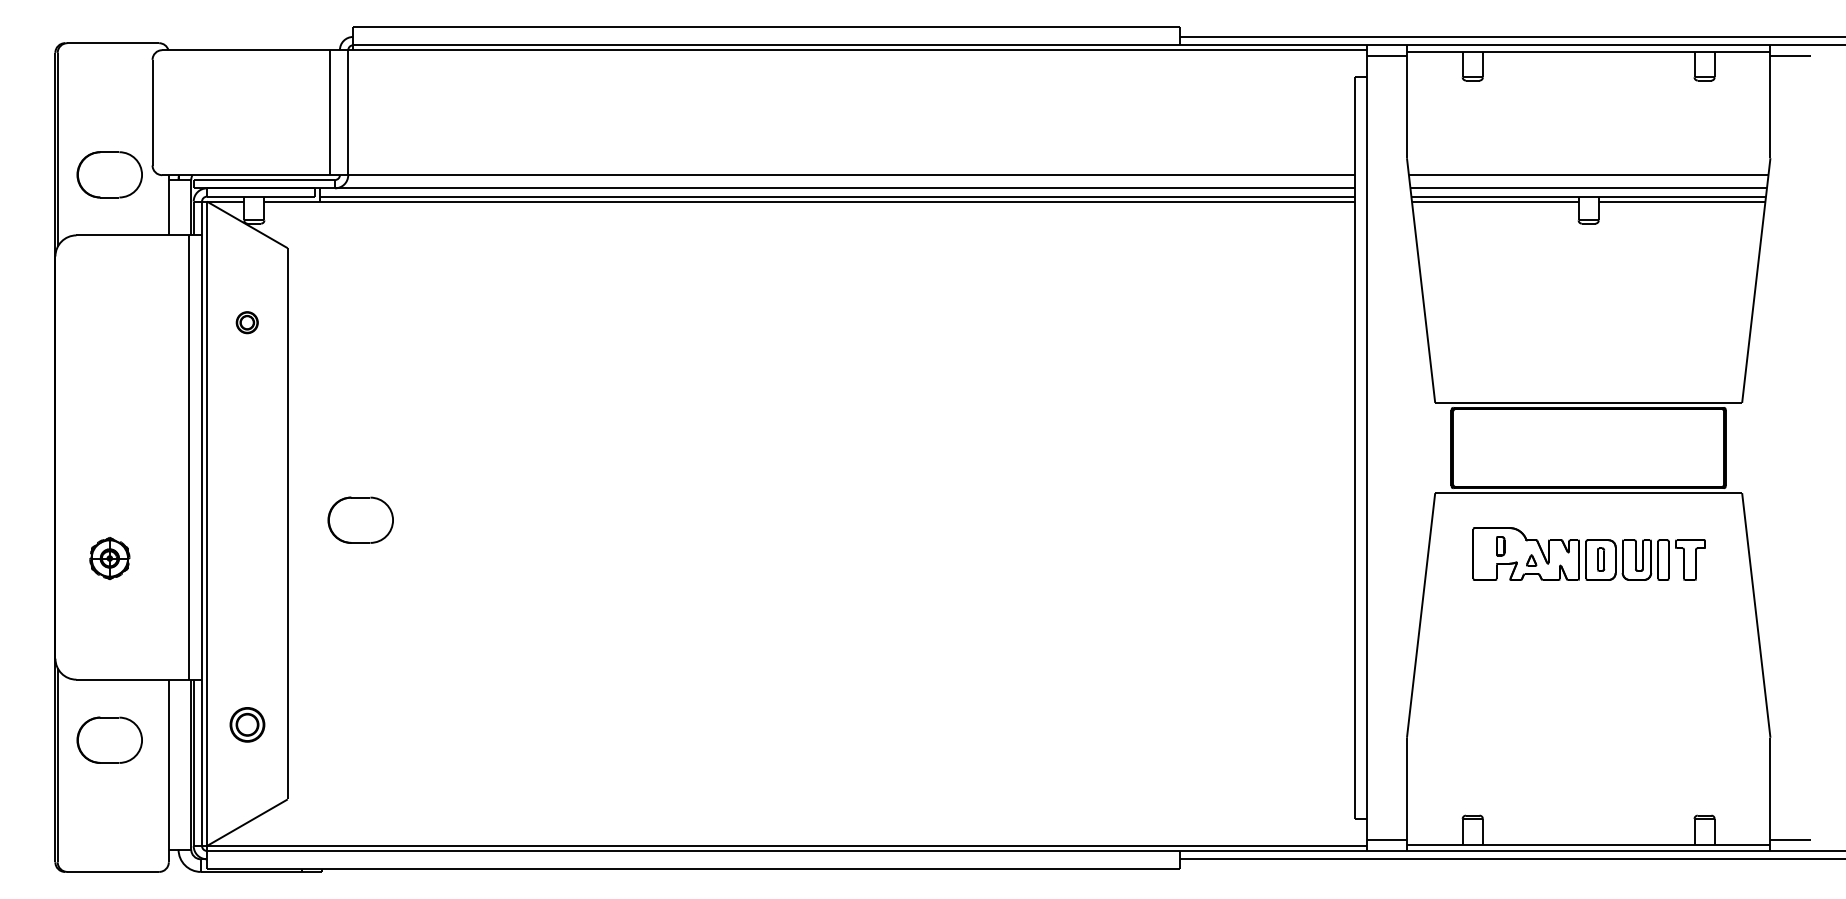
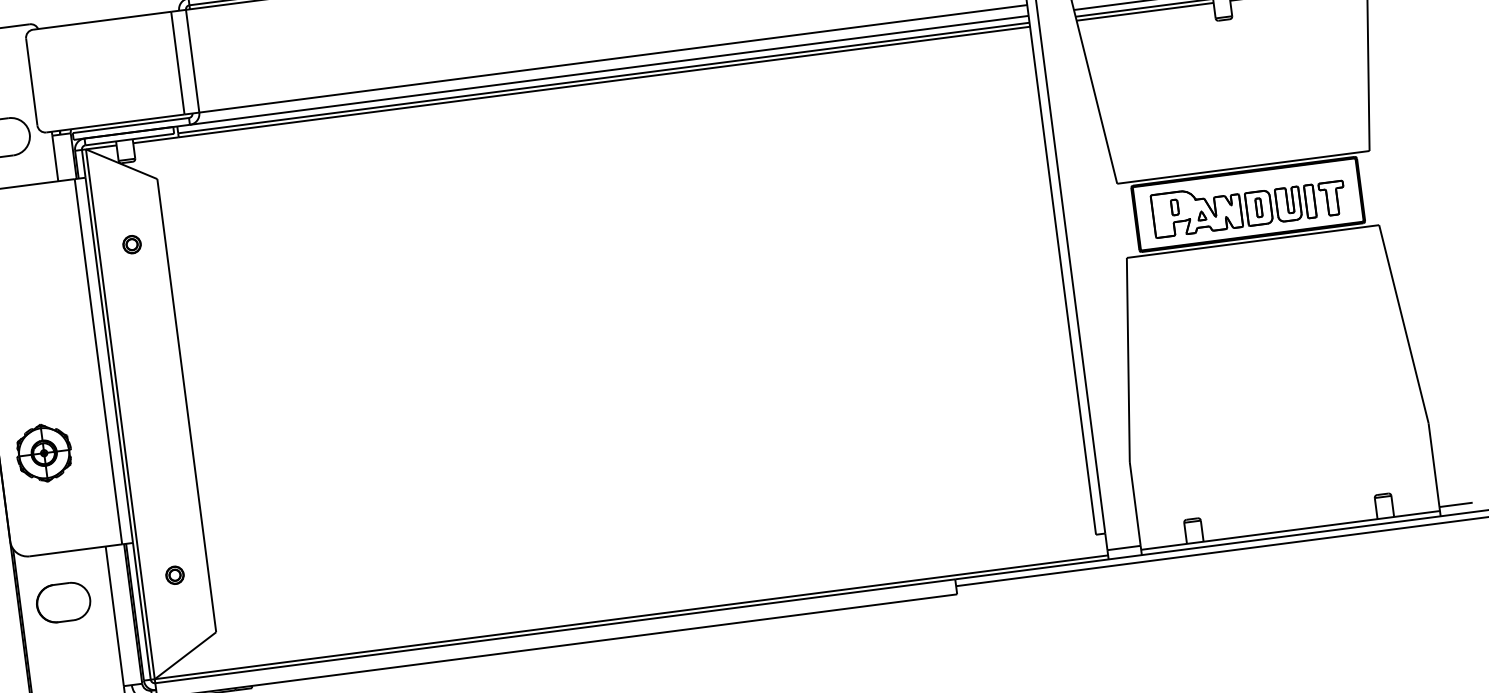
part: (360, 519) -> (246, 394), removed
part: (1588, 553) -> (1248, 204), moved
part: (109, 558) -> (43, 453), size x1.67
part: (246, 724) -> (174, 575), size x0.62

